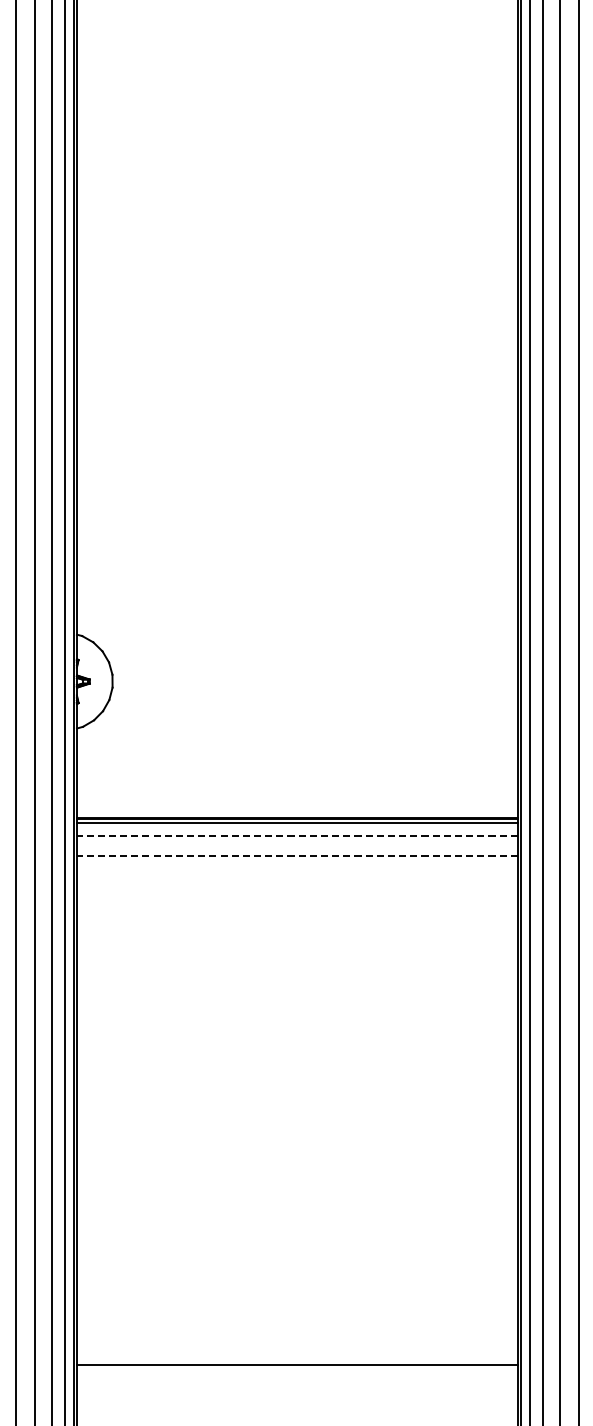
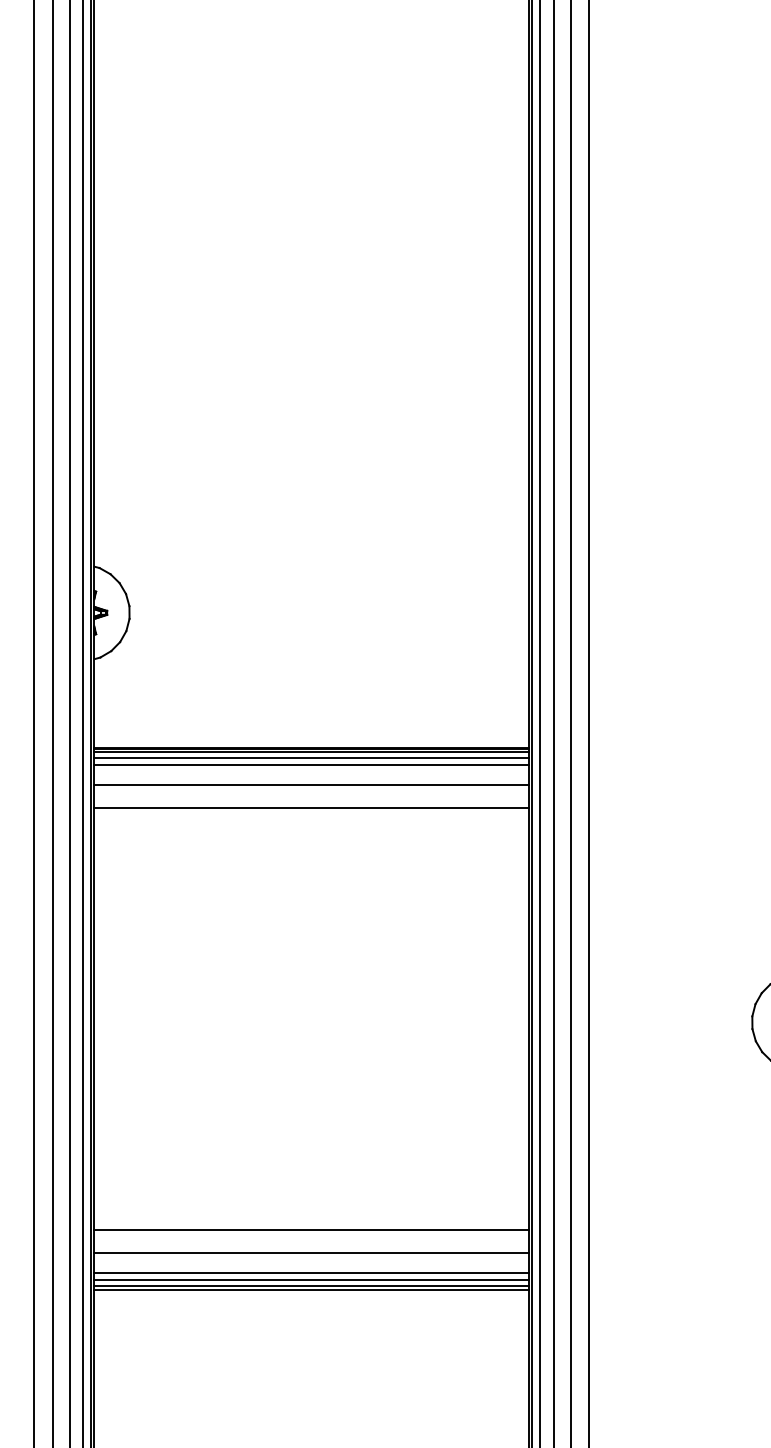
line: (297, 828) -> (311, 757), added
line: (297, 836) -> (311, 765), dashed -> solid
line: (297, 855) -> (311, 784), dashed -> solid
line: (297, 879) -> (311, 807), added
line: (297, 1308) -> (311, 1230), added
line: (297, 1331) -> (311, 1253), added
line: (297, 1350) -> (311, 1272), added
line: (297, 1358) -> (311, 1280), added
line: (297, 1368) -> (311, 1289), added

